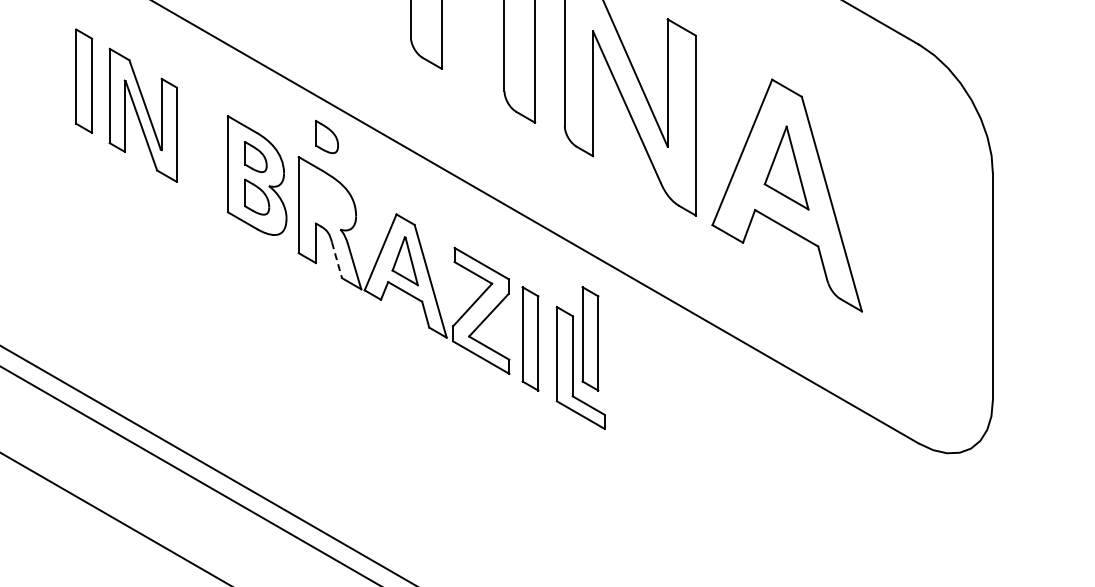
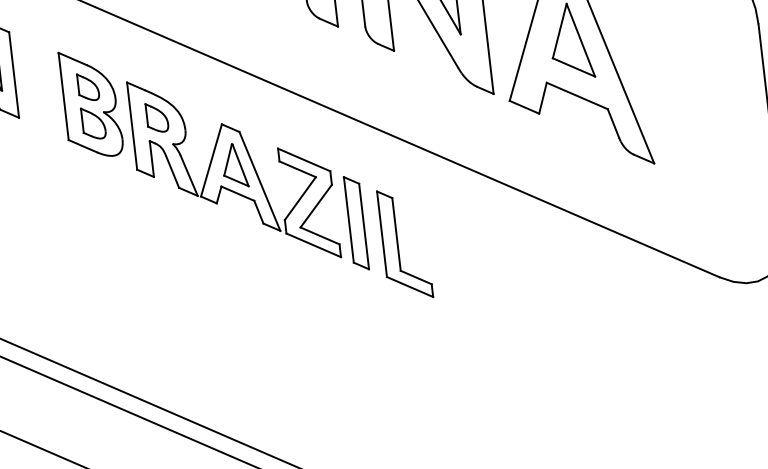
part: (326, 136) -> (156, 117), moved
line: (337, 260) -> (173, 172), dashed -> solid
part: (590, 338) -> (410, 216), removed

